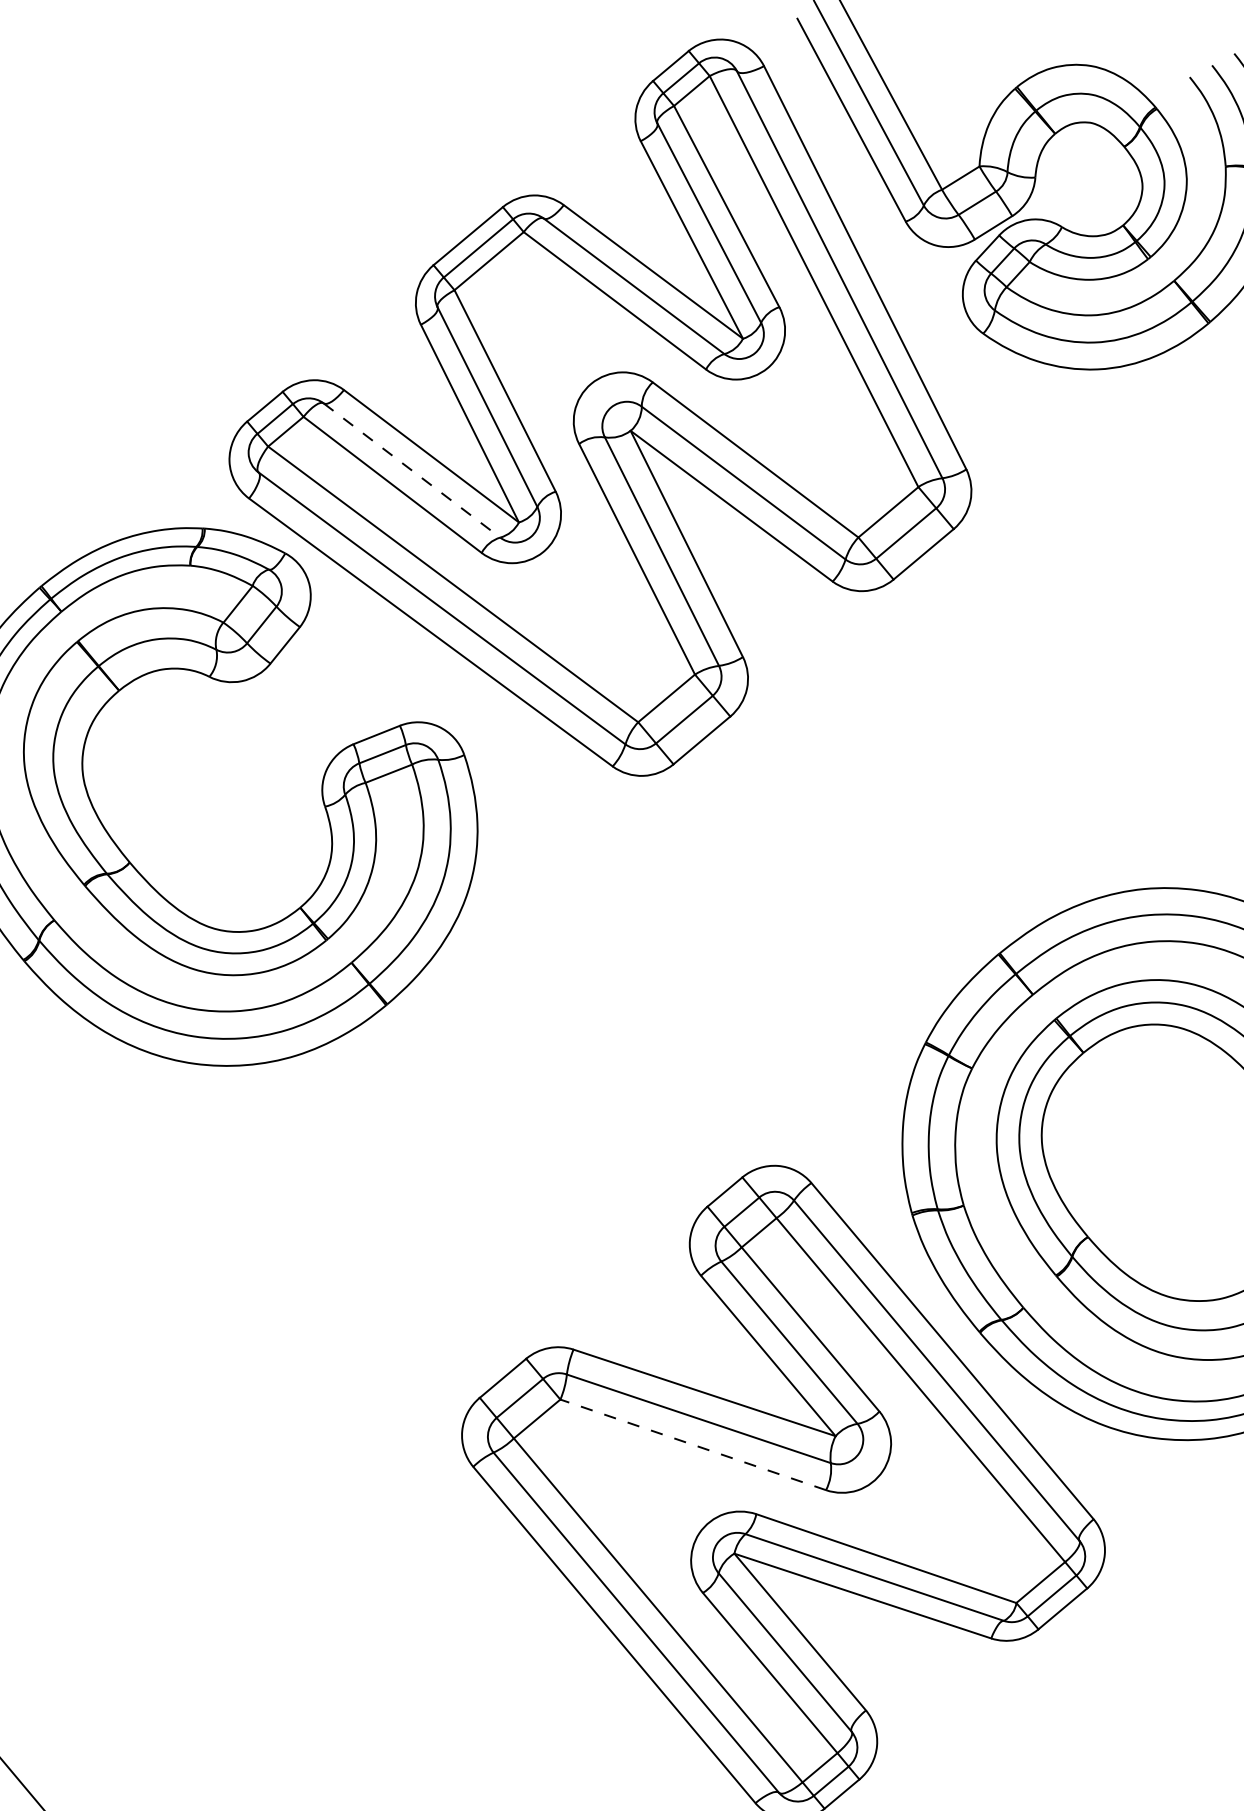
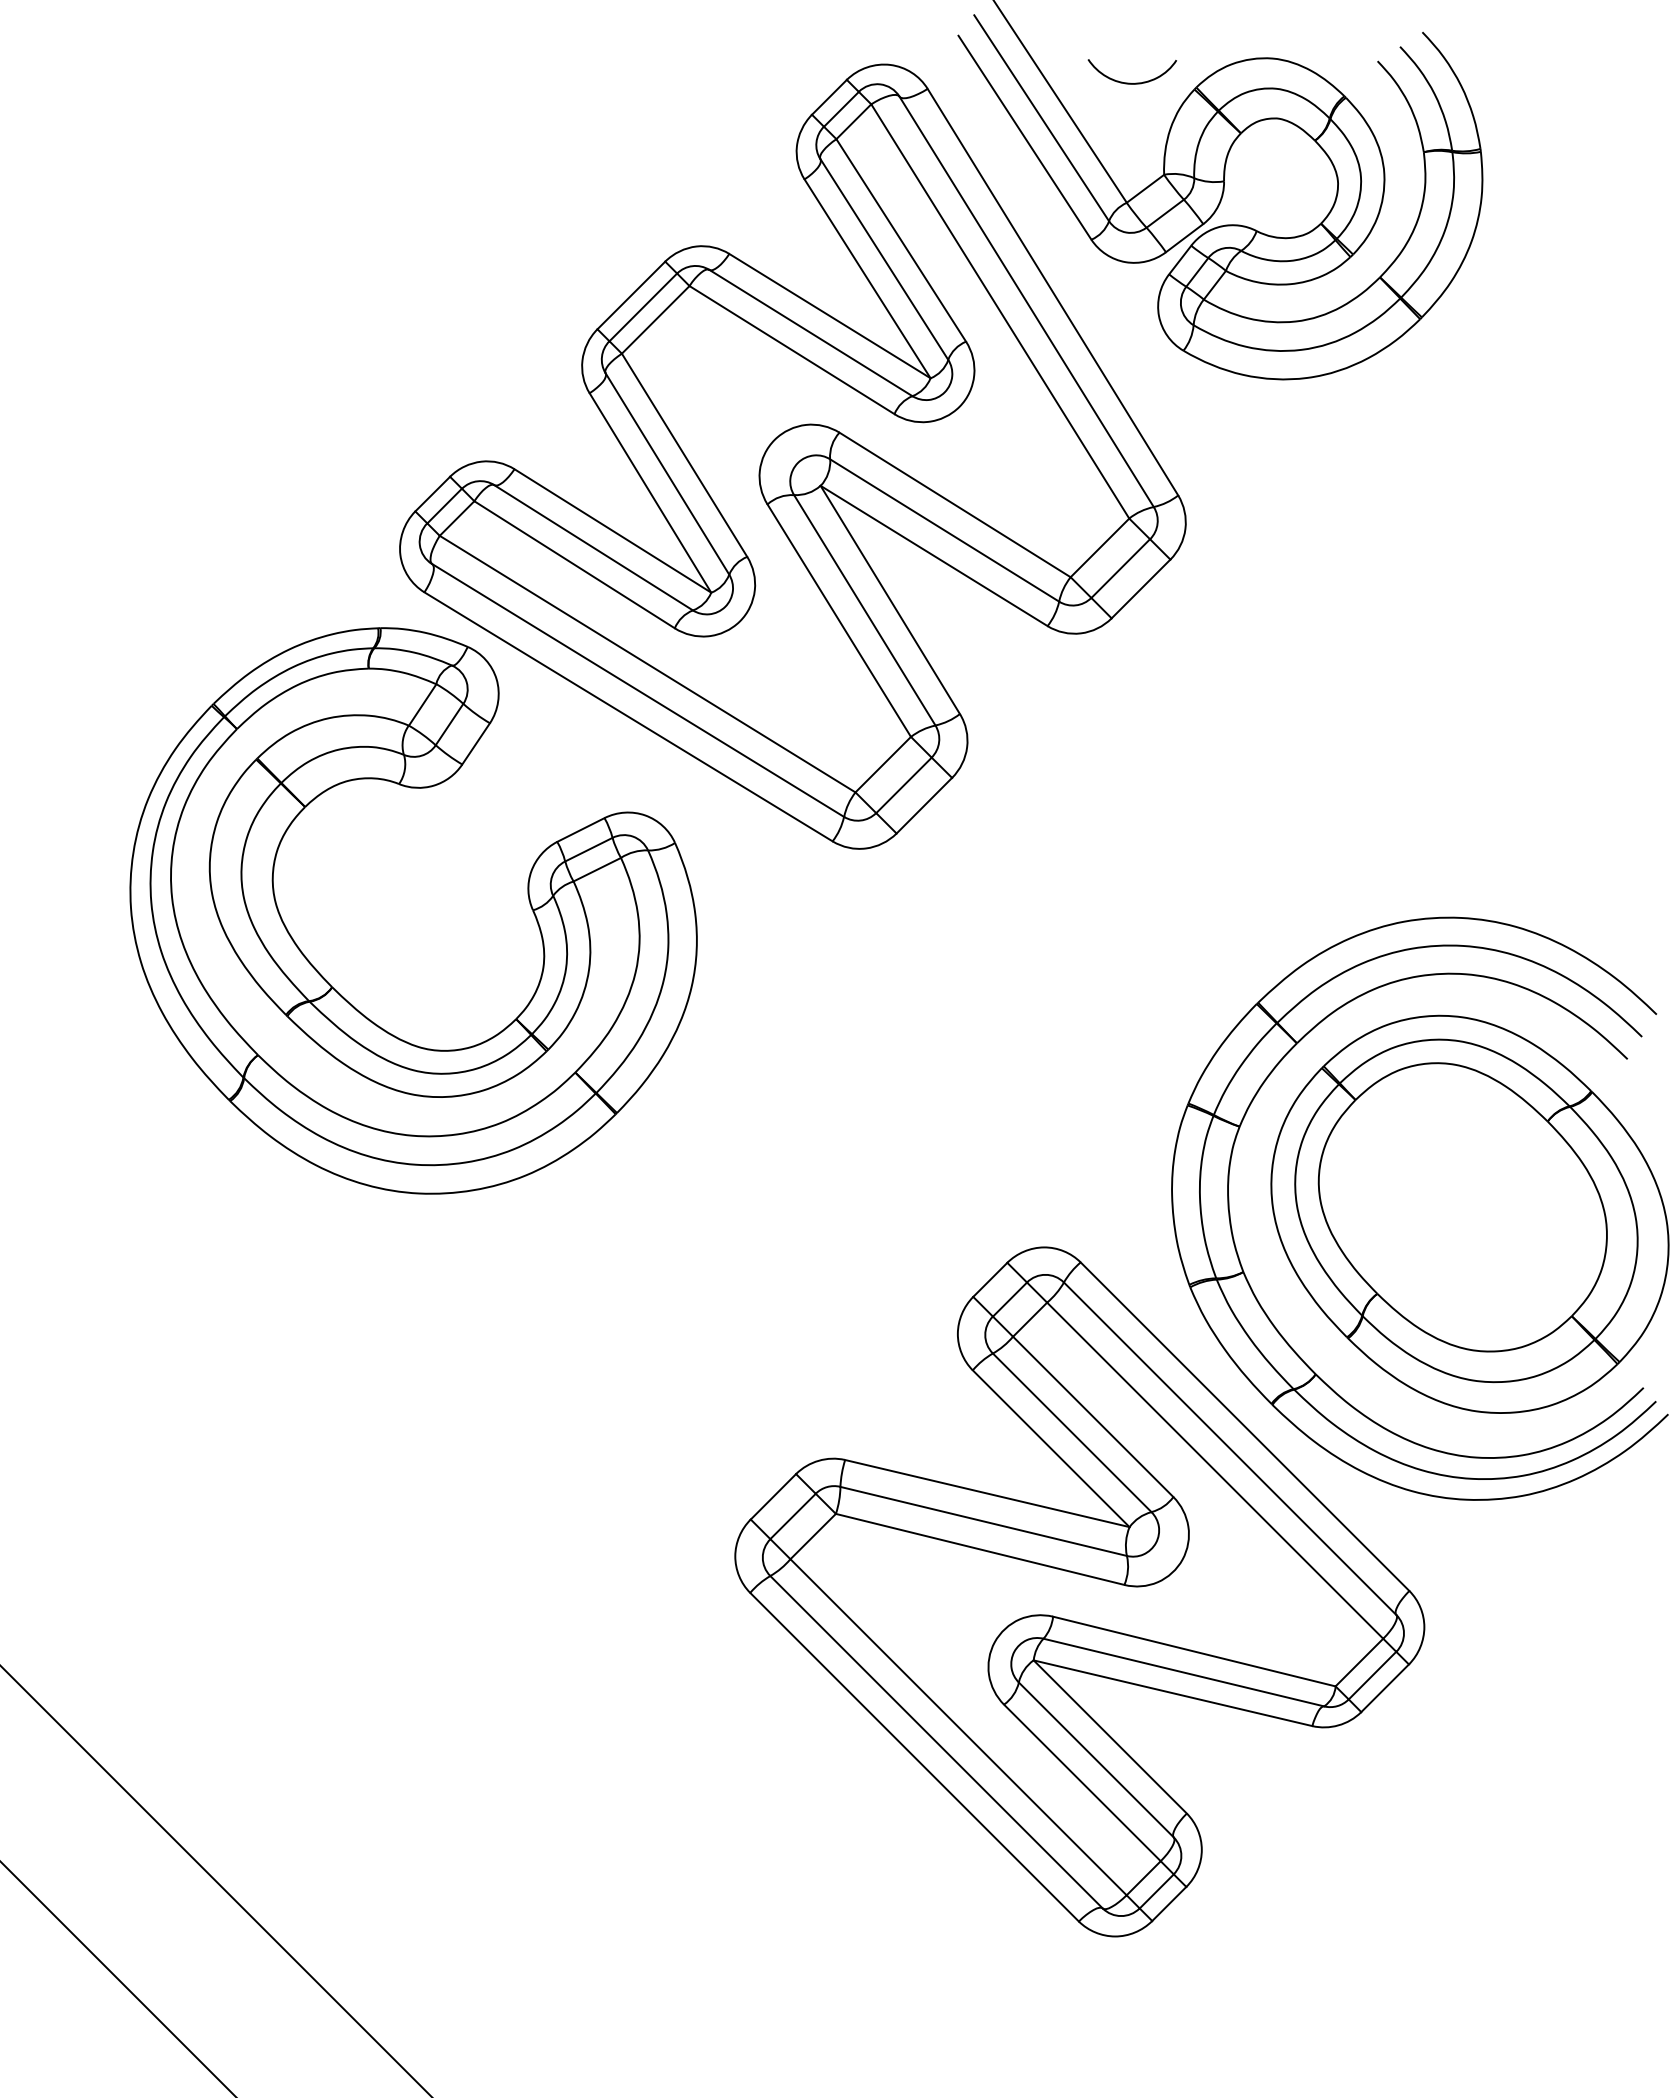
curve: (955, 76) -> (1130, 82), added
line: (412, 471) -> (594, 548), dashed -> solid
line: (693, 1444) -> (980, 1549), dashed -> solid

